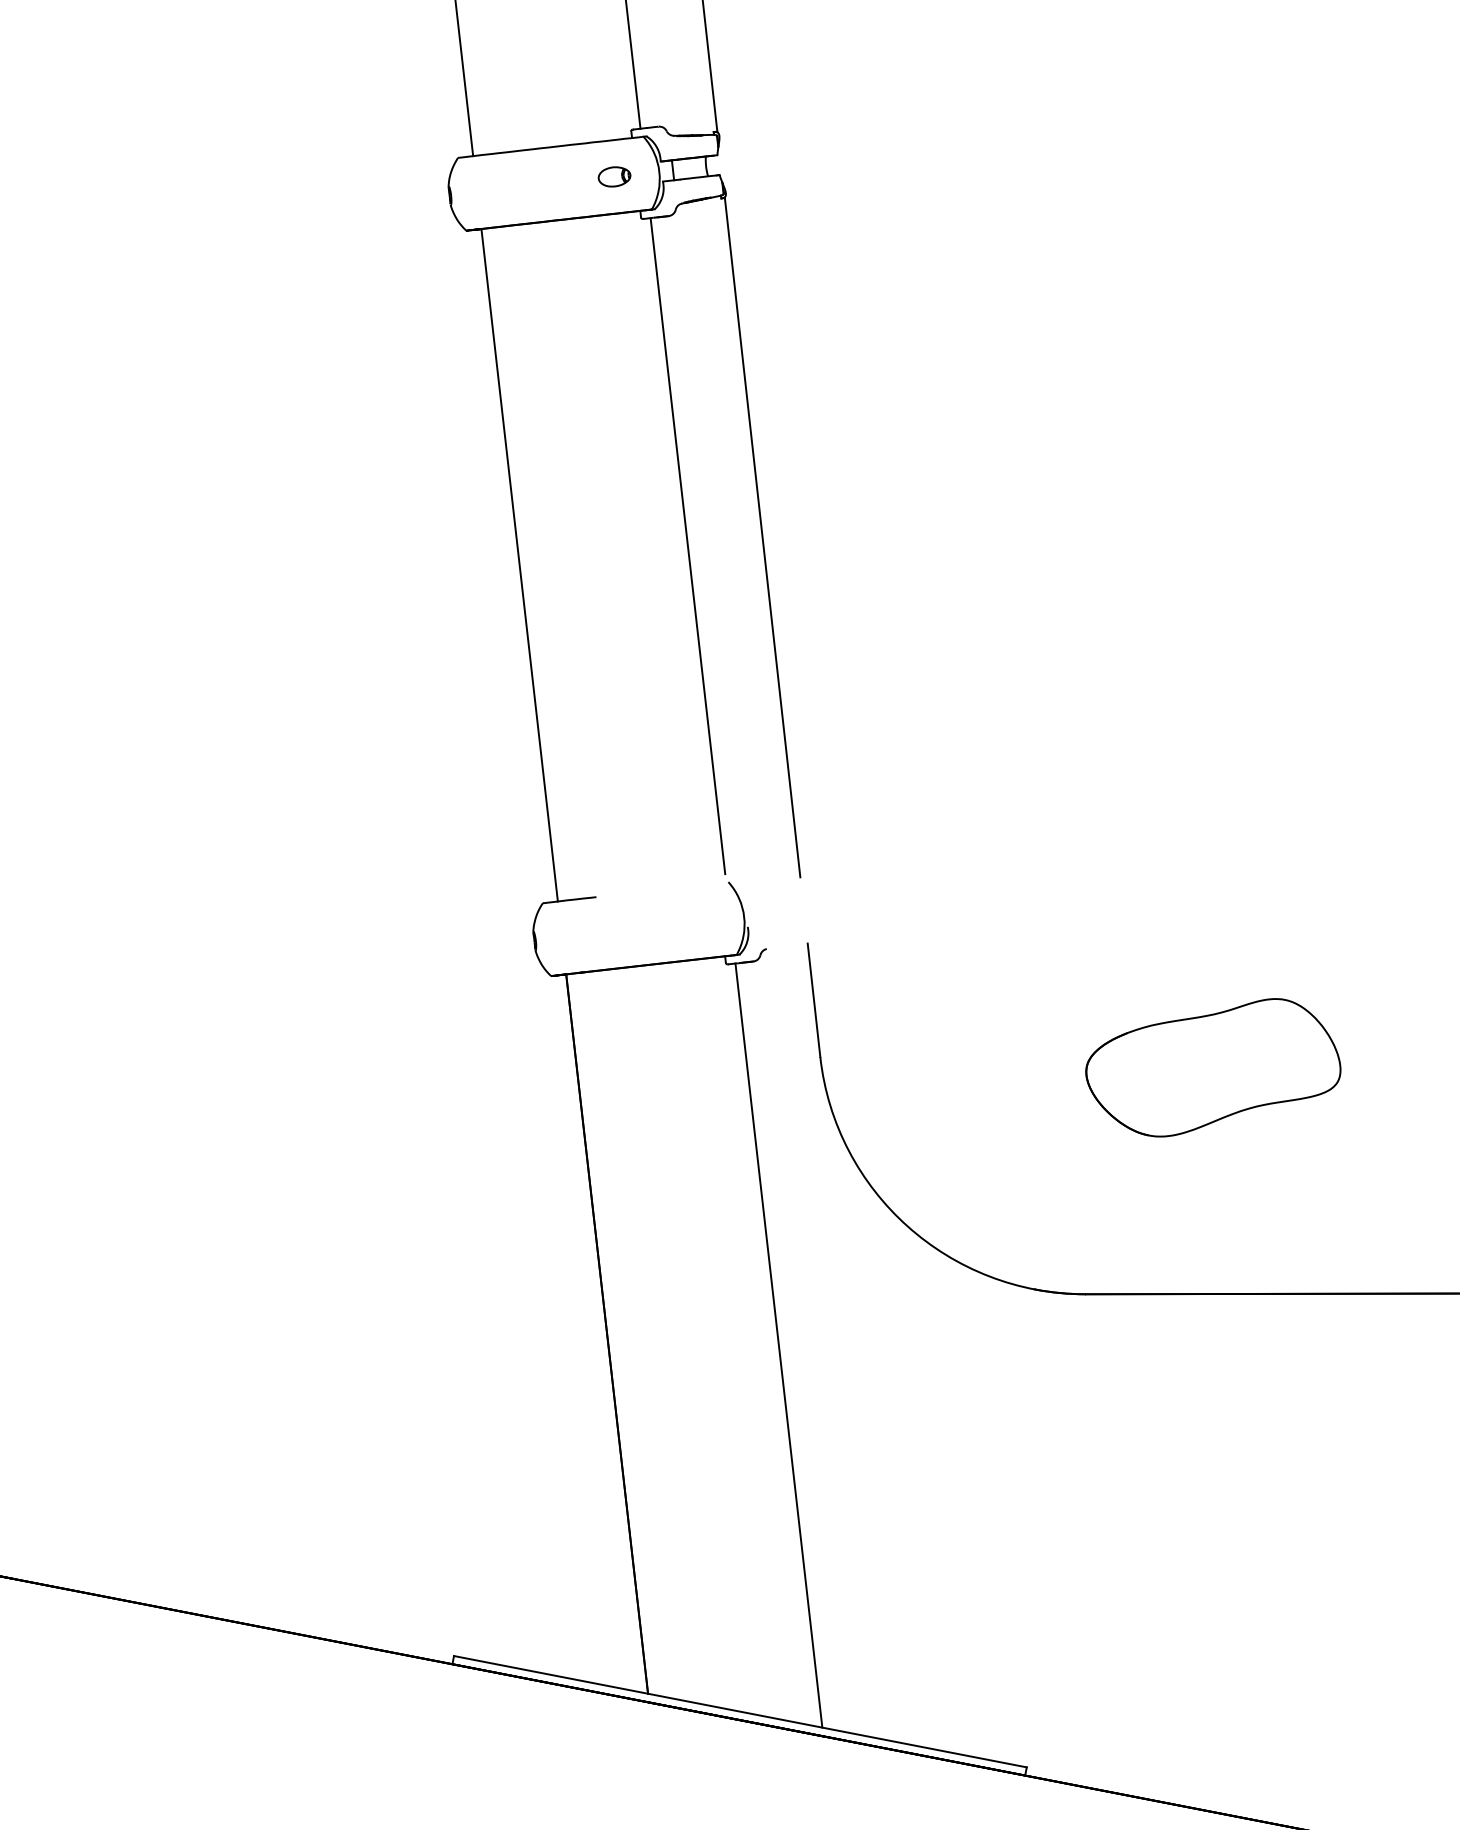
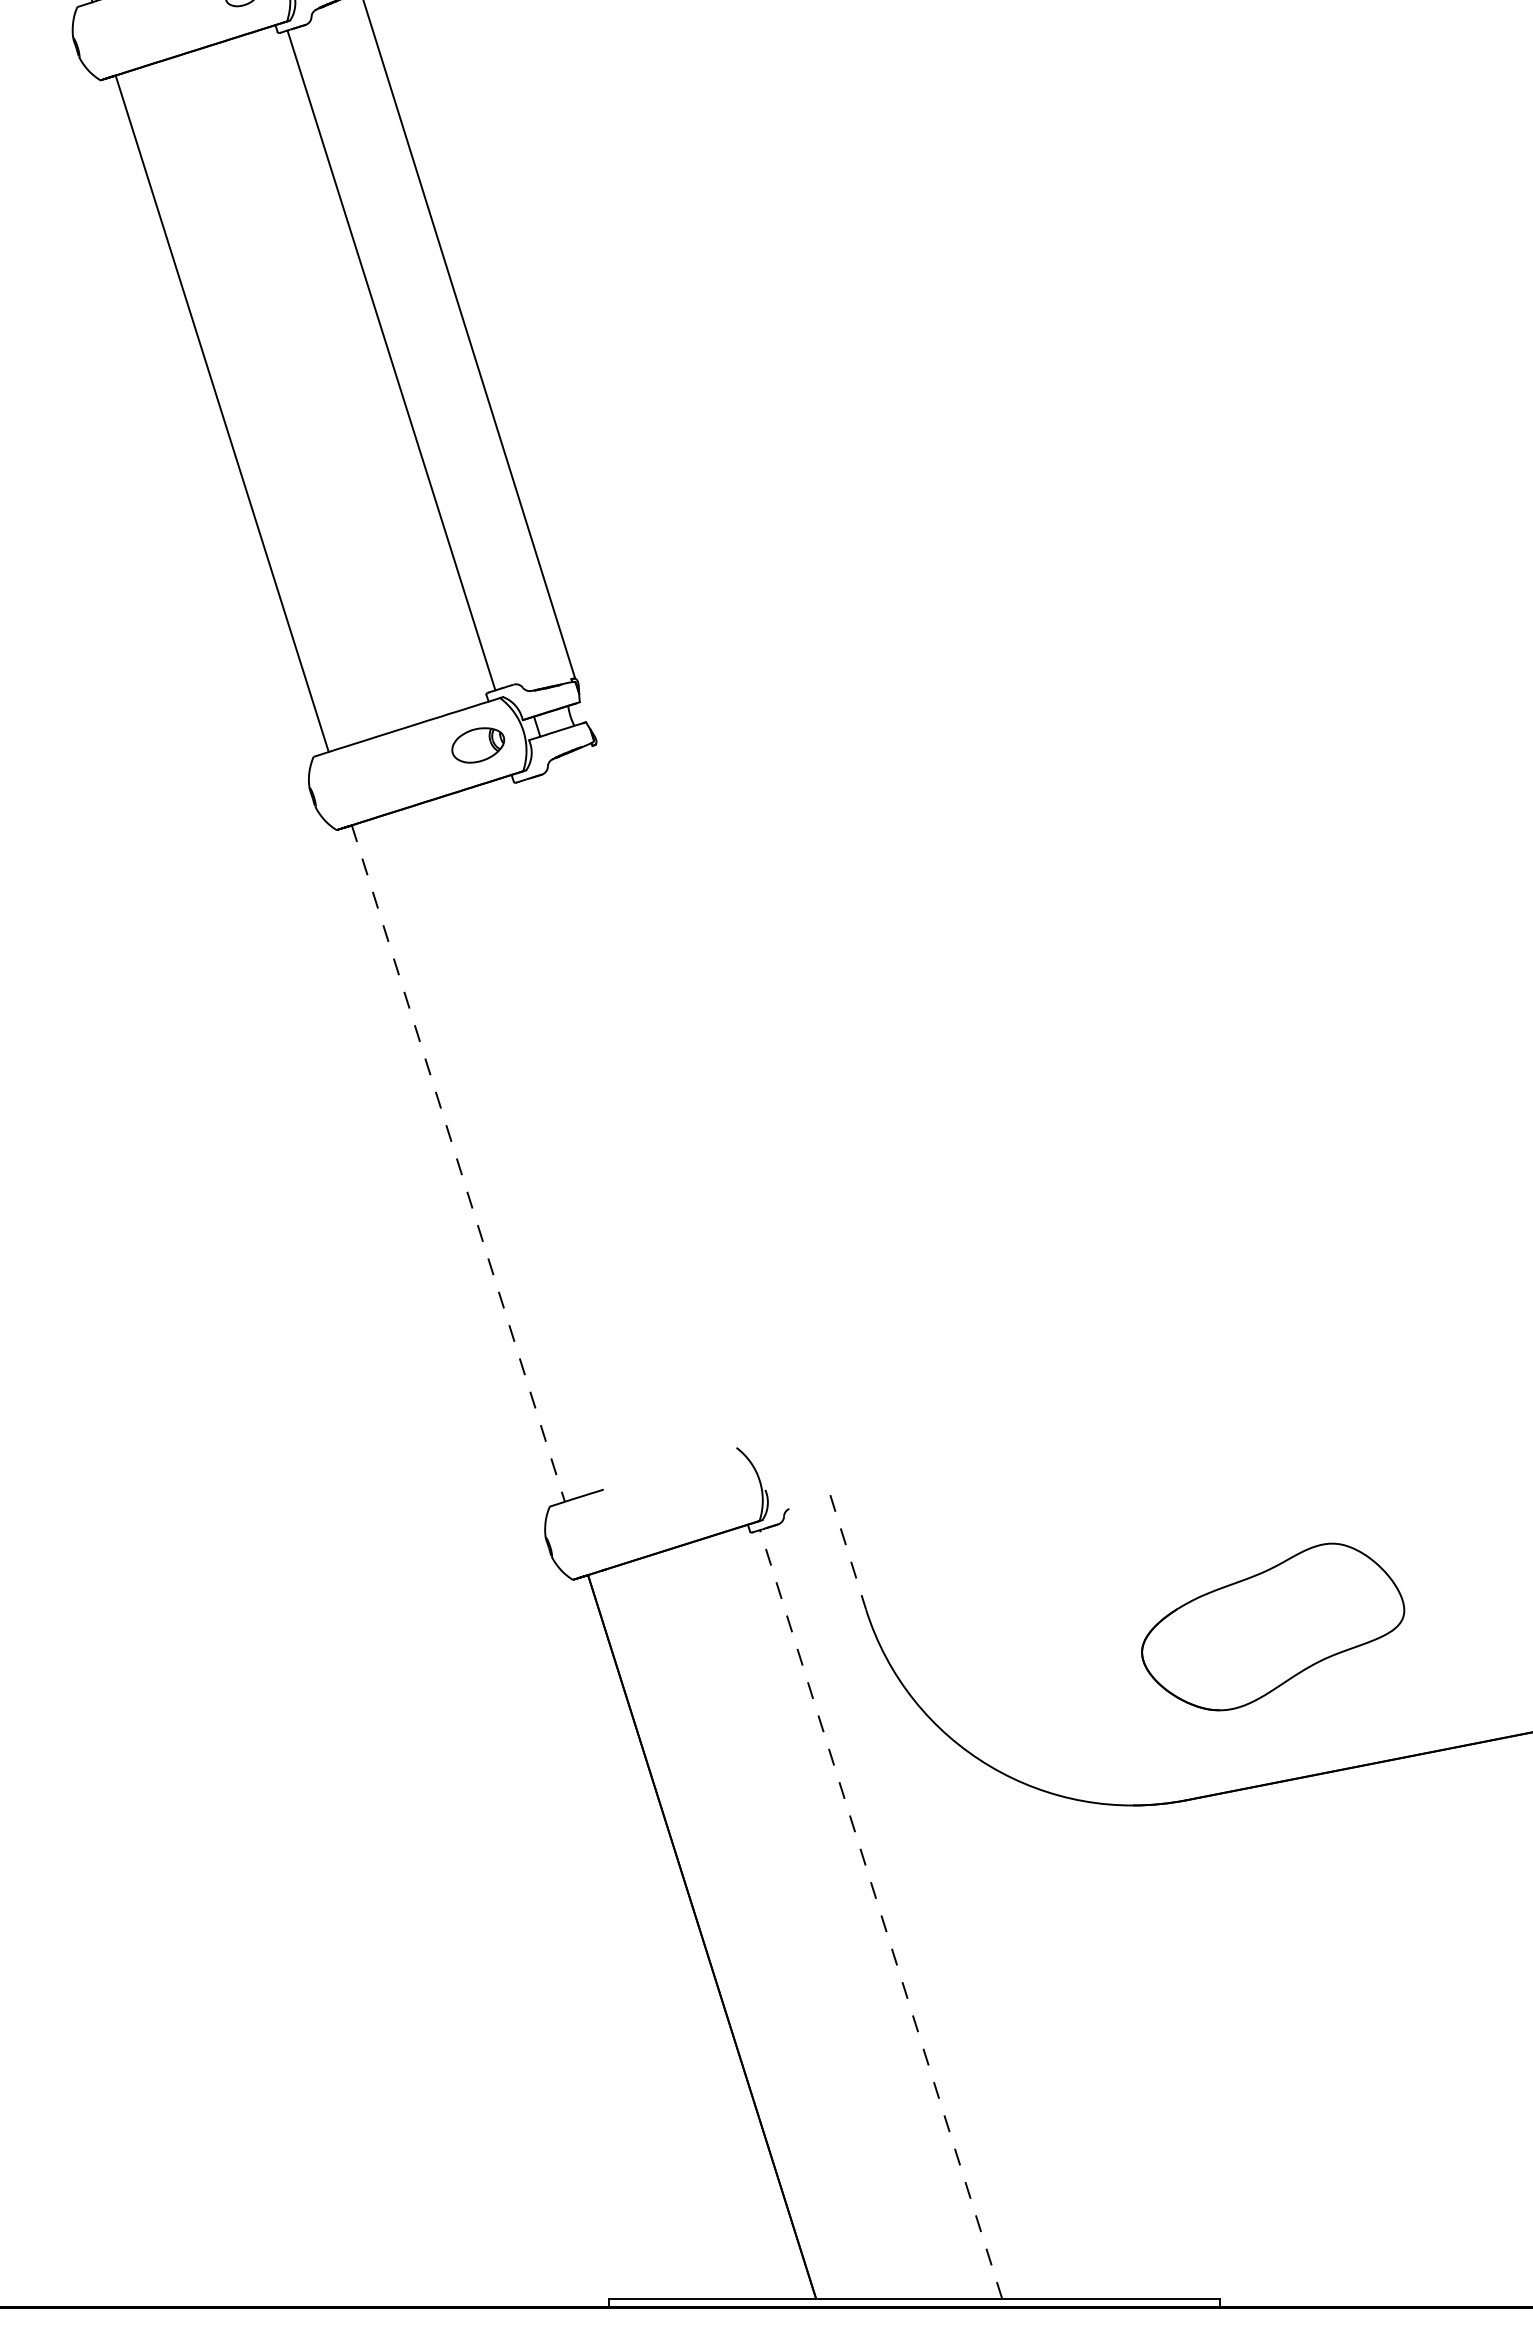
part: (614, 176) -> (478, 744), size x1.6
line: (762, 537) -> (702, 1086), removed
line: (687, 546) -> (627, 1110), removed
line: (519, 565) -> (458, 1163), solid -> dashed
line: (814, 1000) -> (848, 1552), solid -> dashed
part: (1214, 1066) -> (1273, 1626), moved
line: (779, 1345) -> (881, 1914), solid -> dashed

